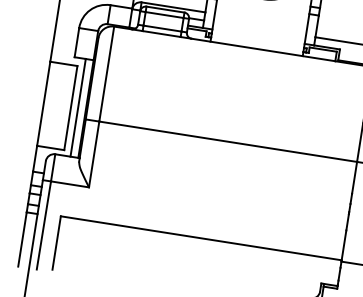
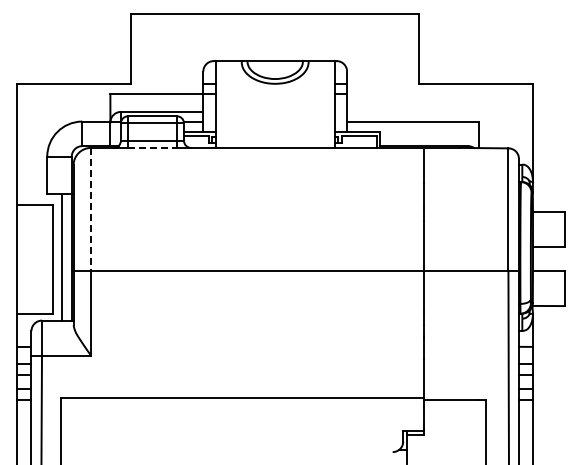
line: (161, 33) -> (152, 147), solid -> dashed
line: (107, 74) -> (91, 209), solid -> dashed

